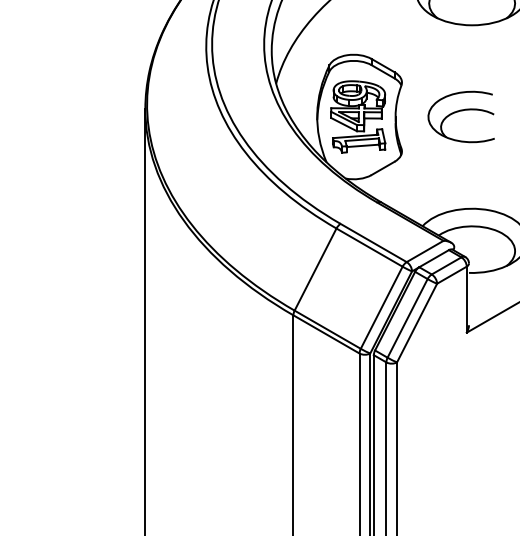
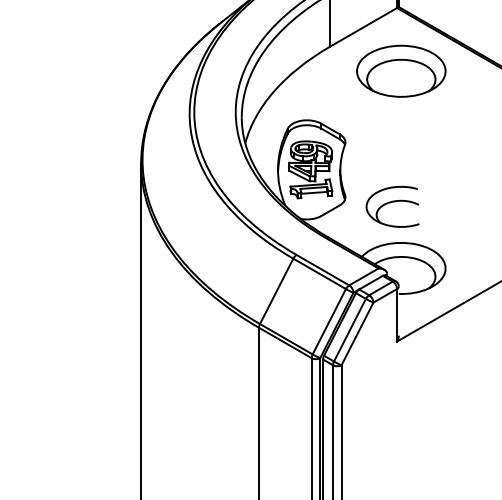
part: (461, 116) -> (392, 206), moved

